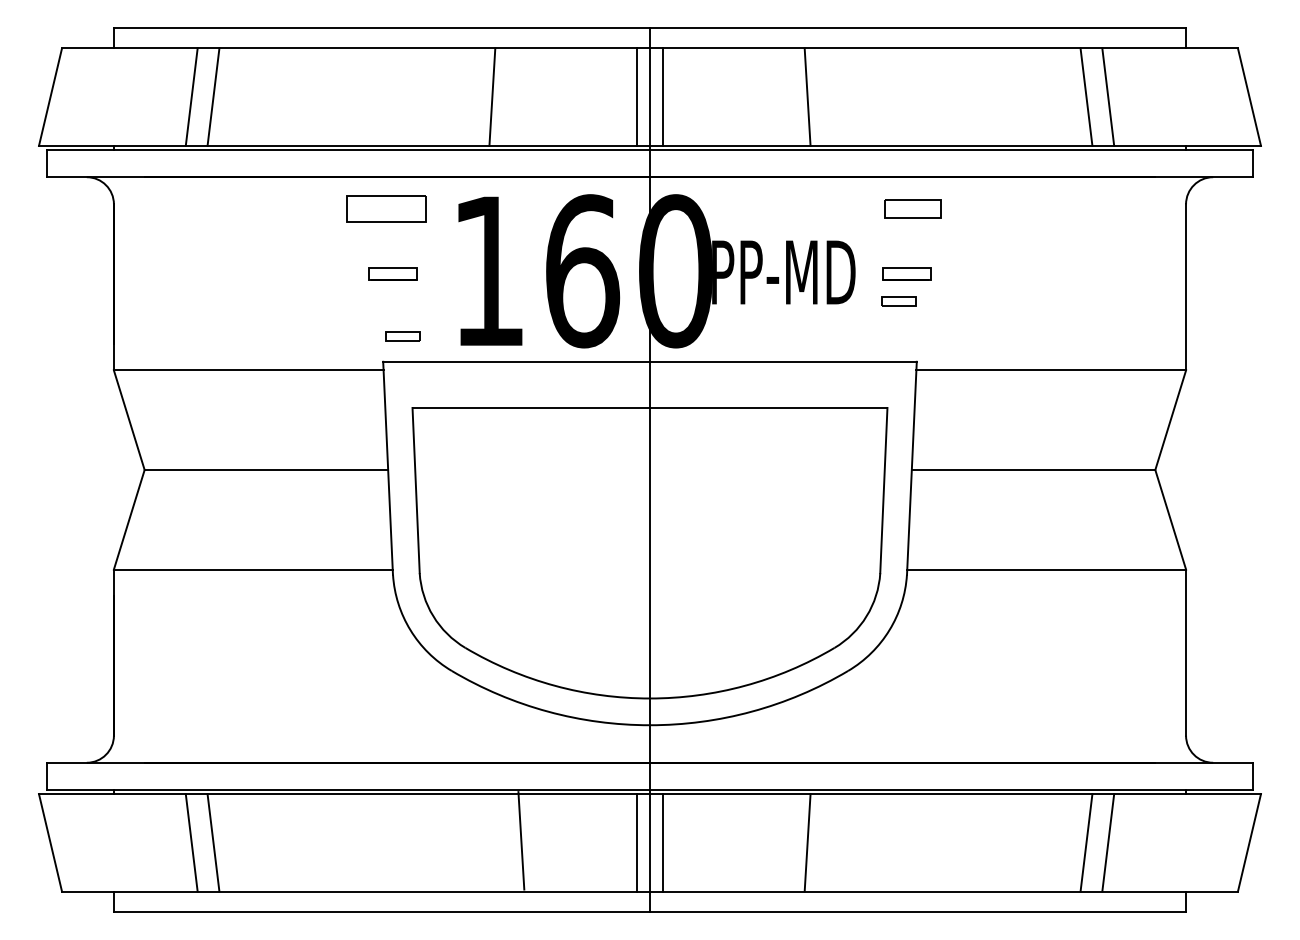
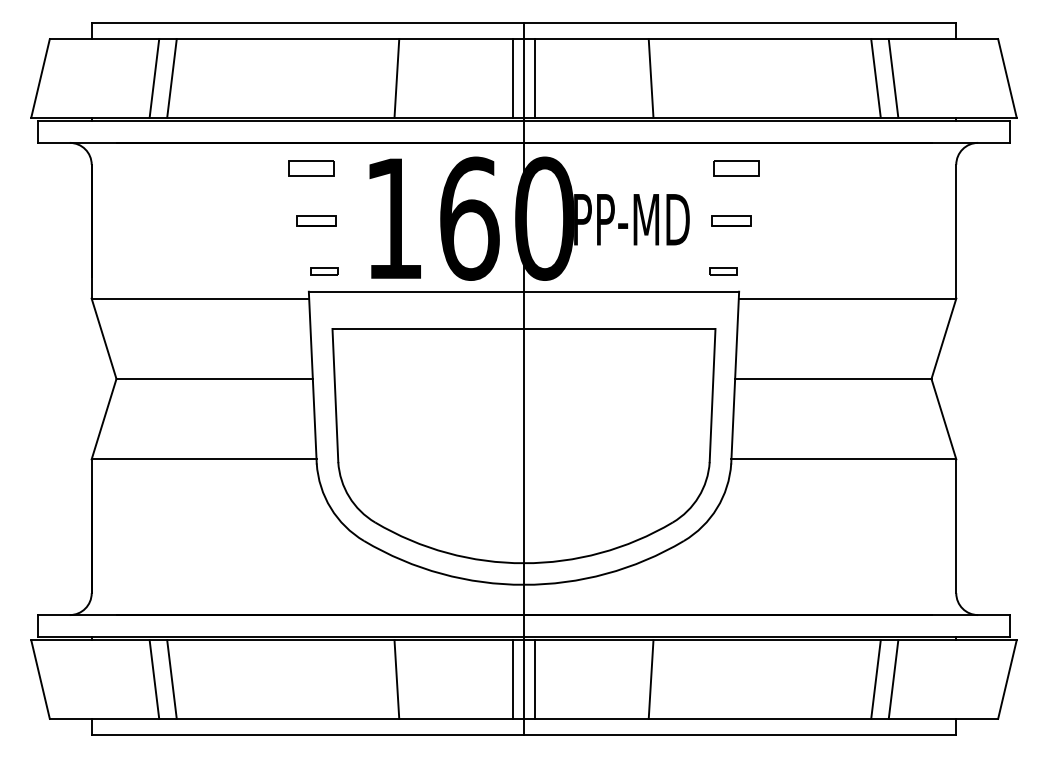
part: (386, 208) -> (311, 168), size x0.71
part: (898, 301) -> (722, 271), moved
line: (521, 840) -> (396, 679), moved

